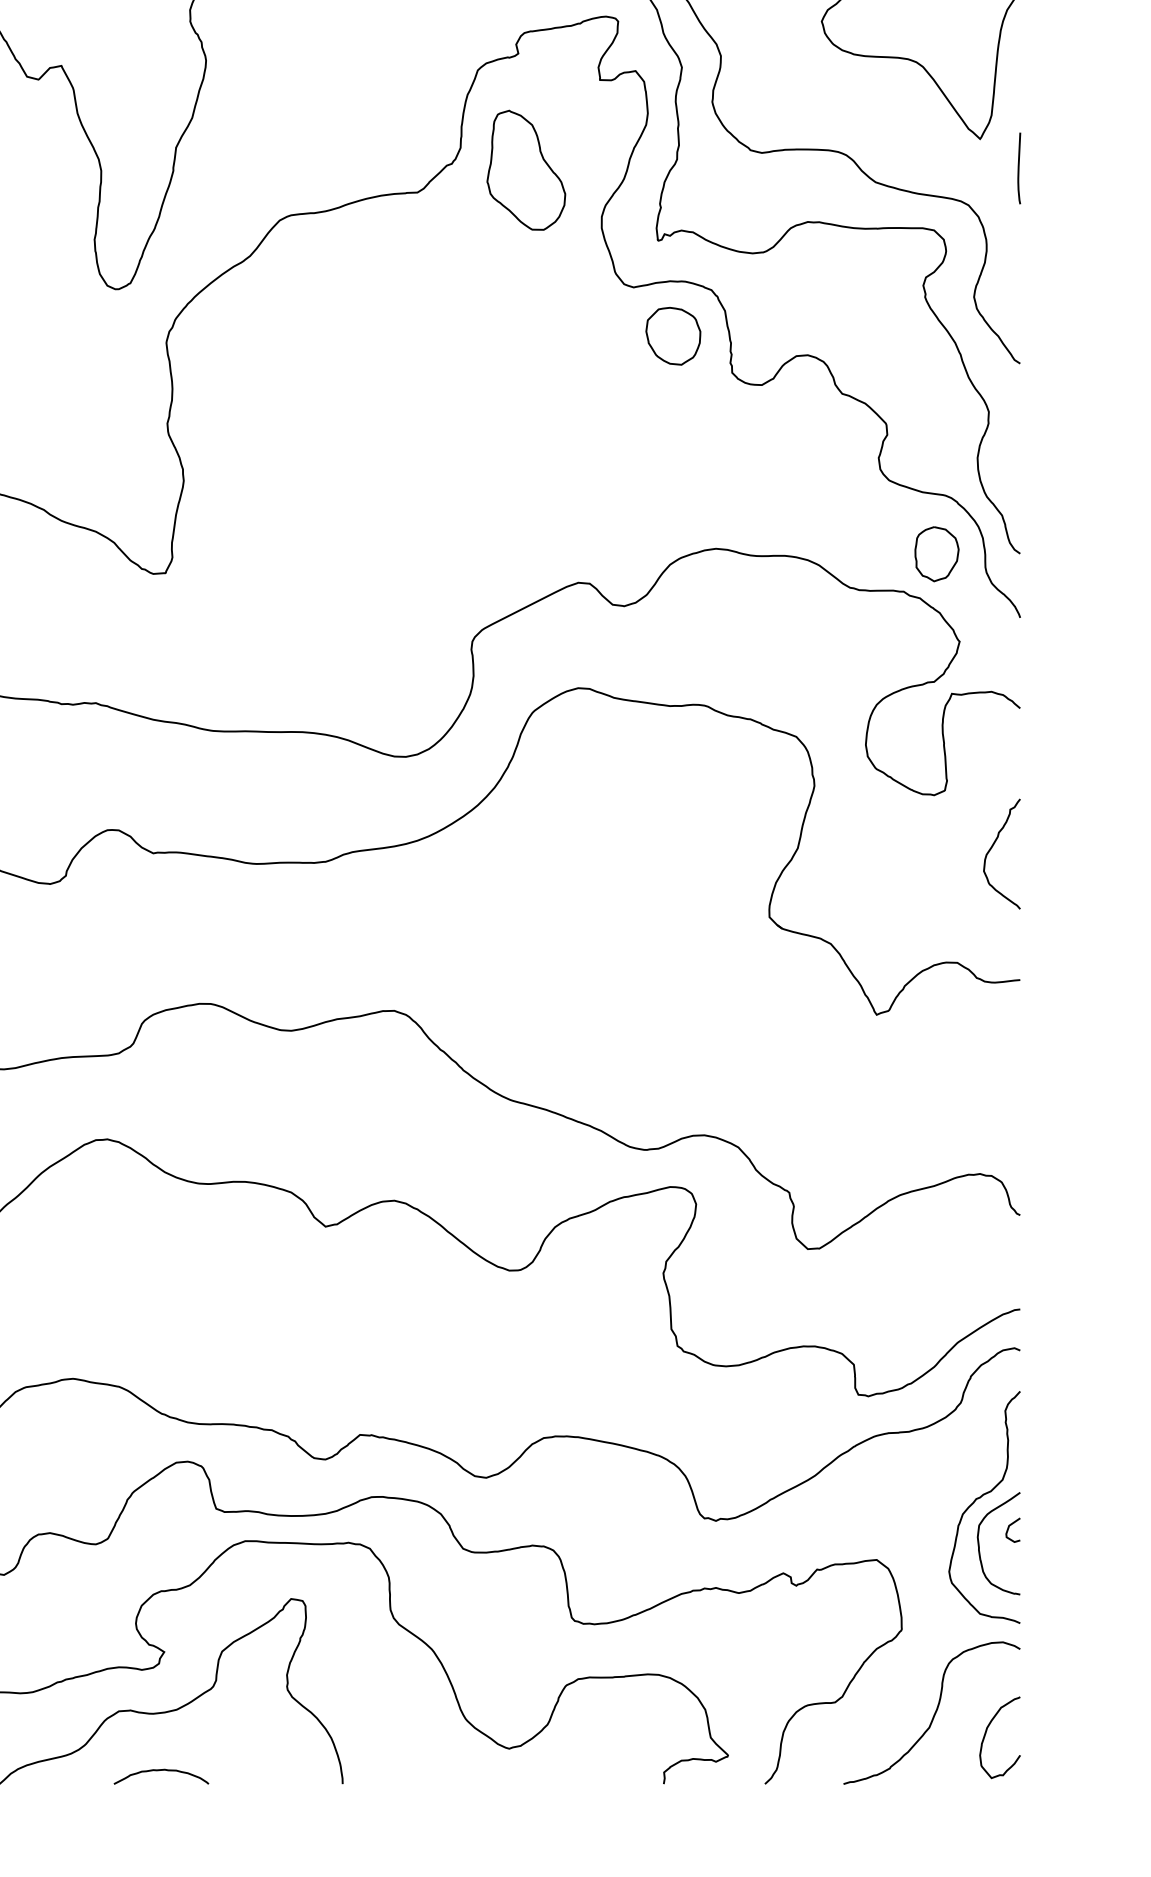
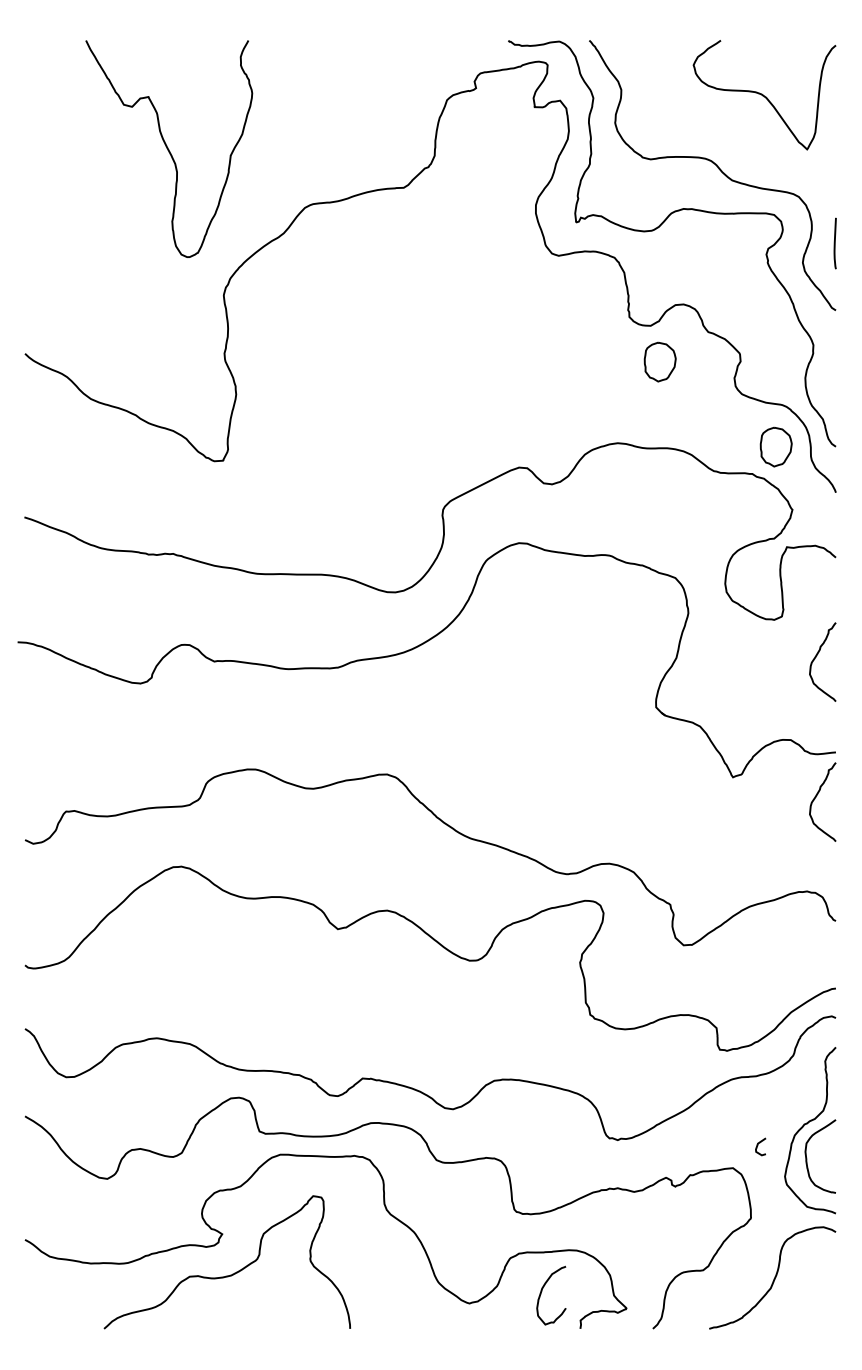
line: (1018, 168) -> (834, 243), moved
part: (525, 169) -> (481, 171), removed
part: (673, 335) -> (587, 290), removed
part: (774, 434) -> (659, 361), added
curve: (993, 1042) -> (816, 797), added
curve: (1009, 1528) -> (758, 1145), moved
curve: (987, 1731) -> (542, 1291), moved
curve: (161, 1771) -> (220, 1319), removed

